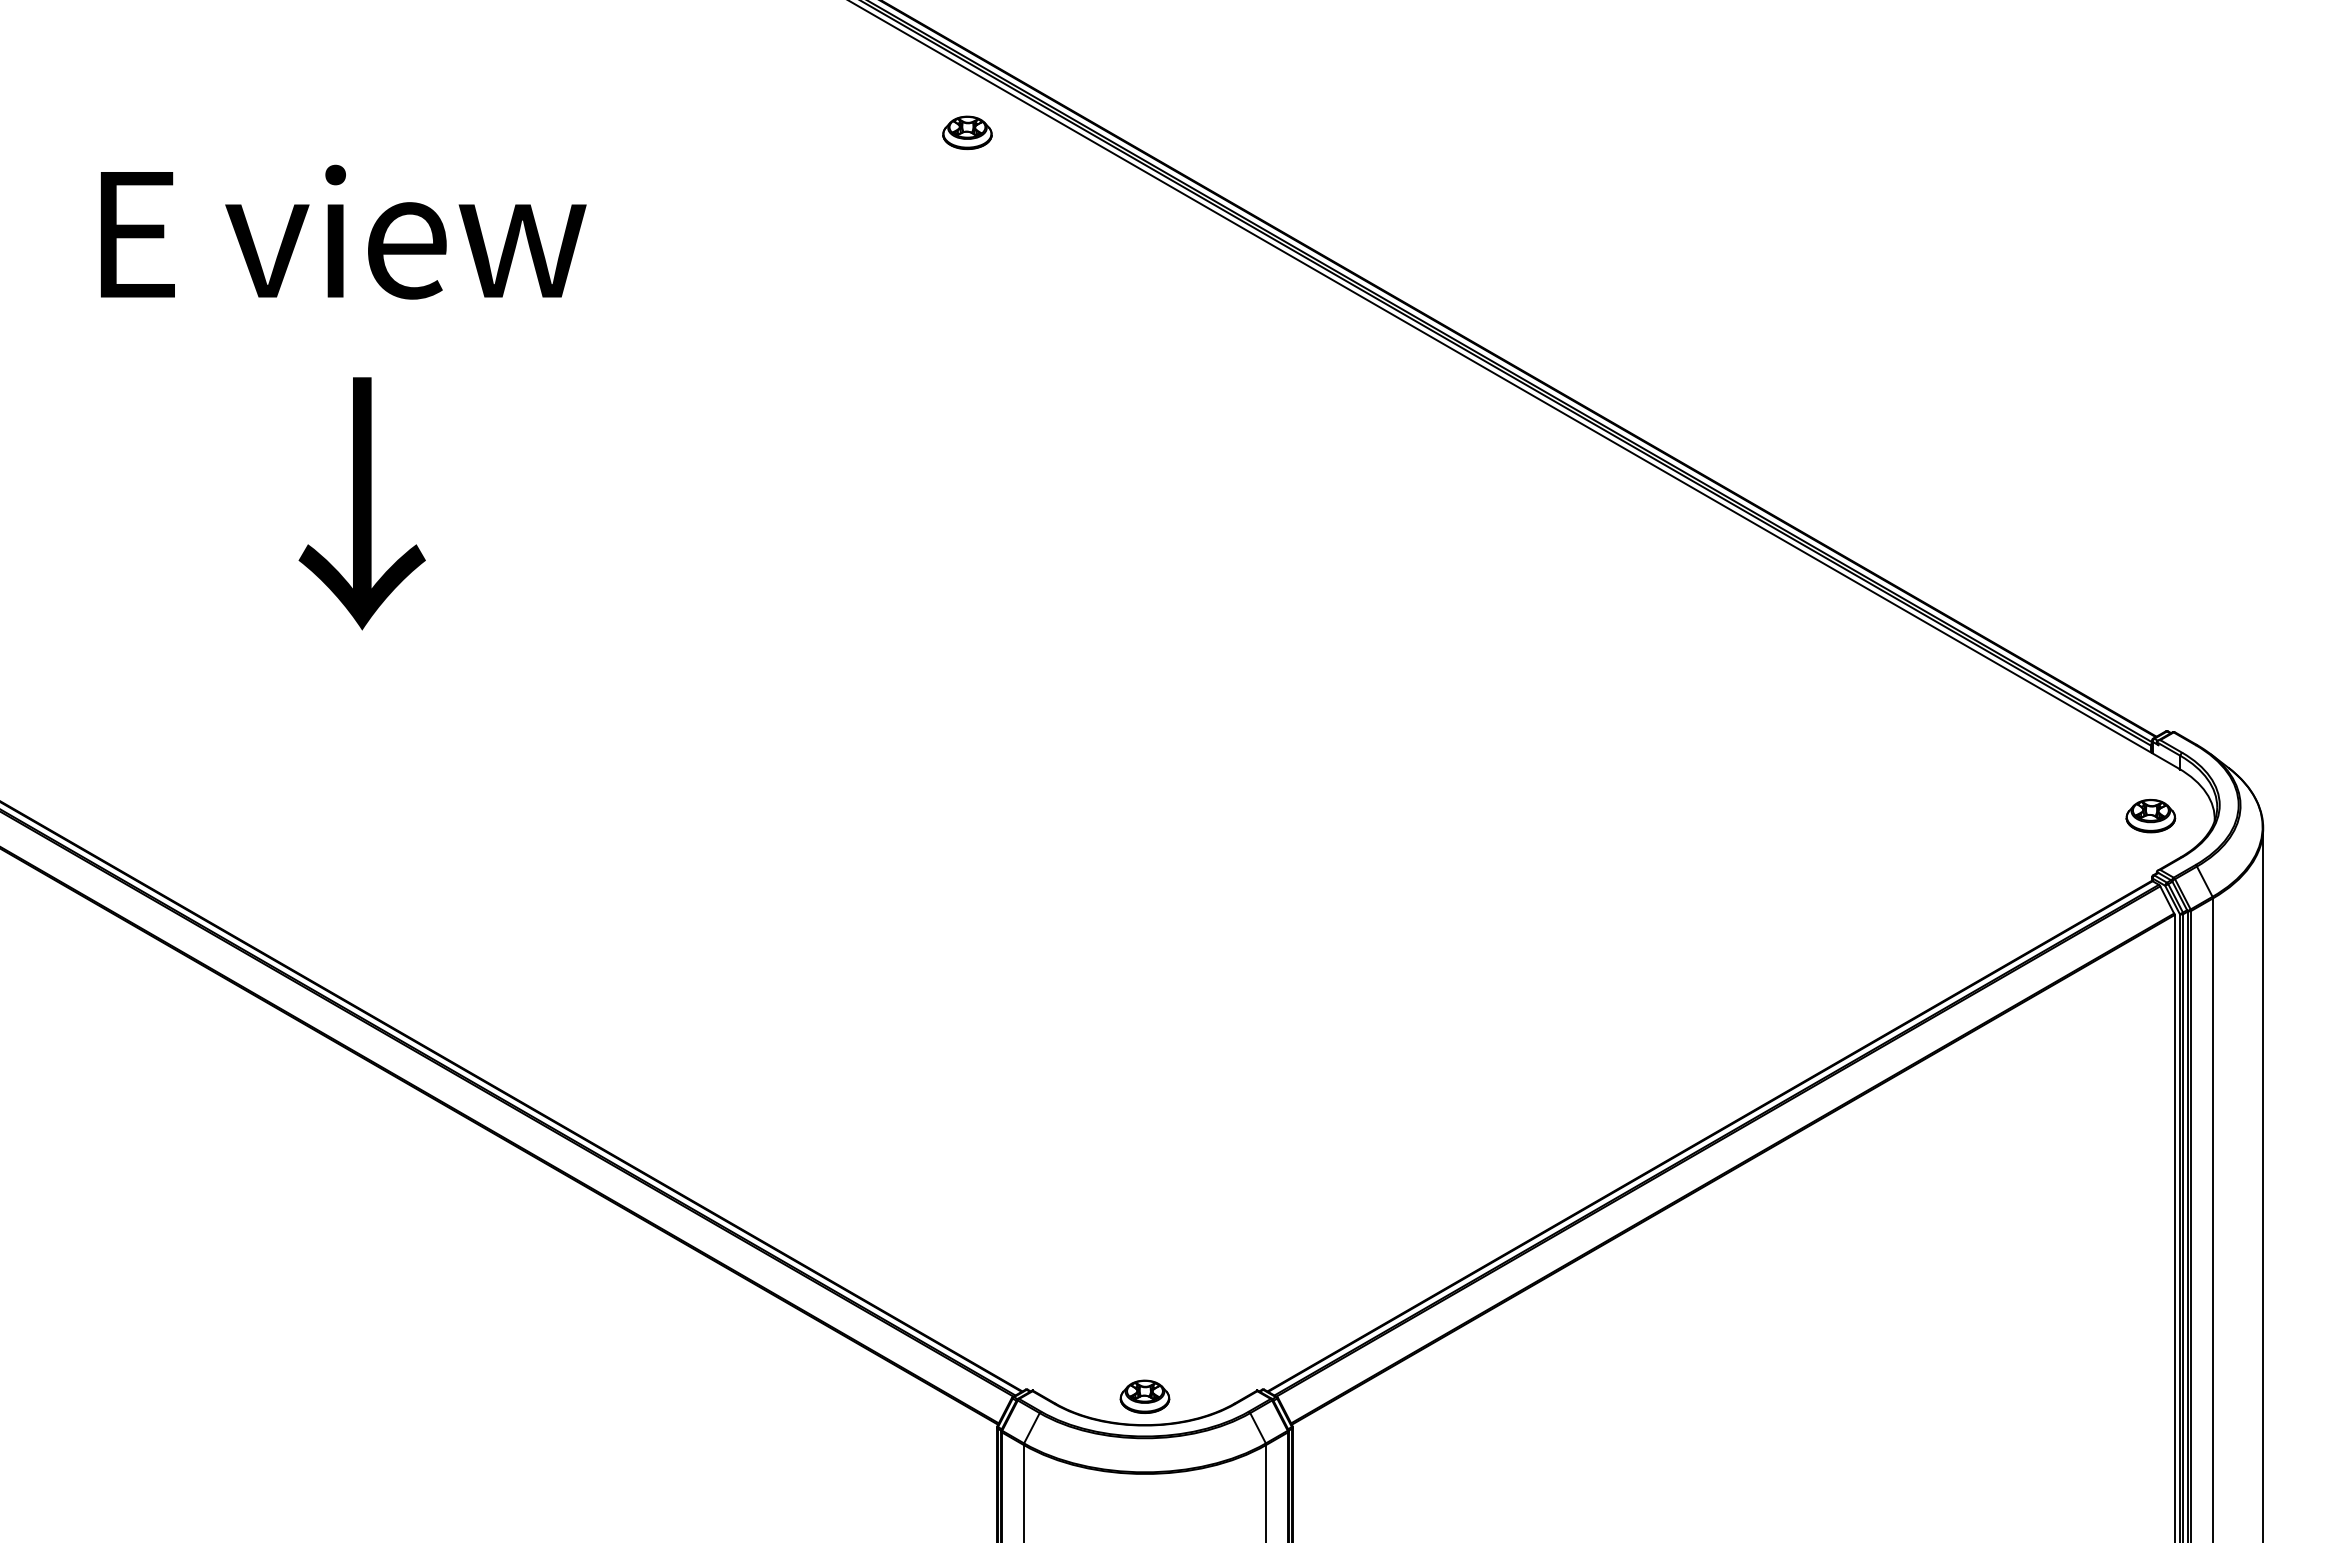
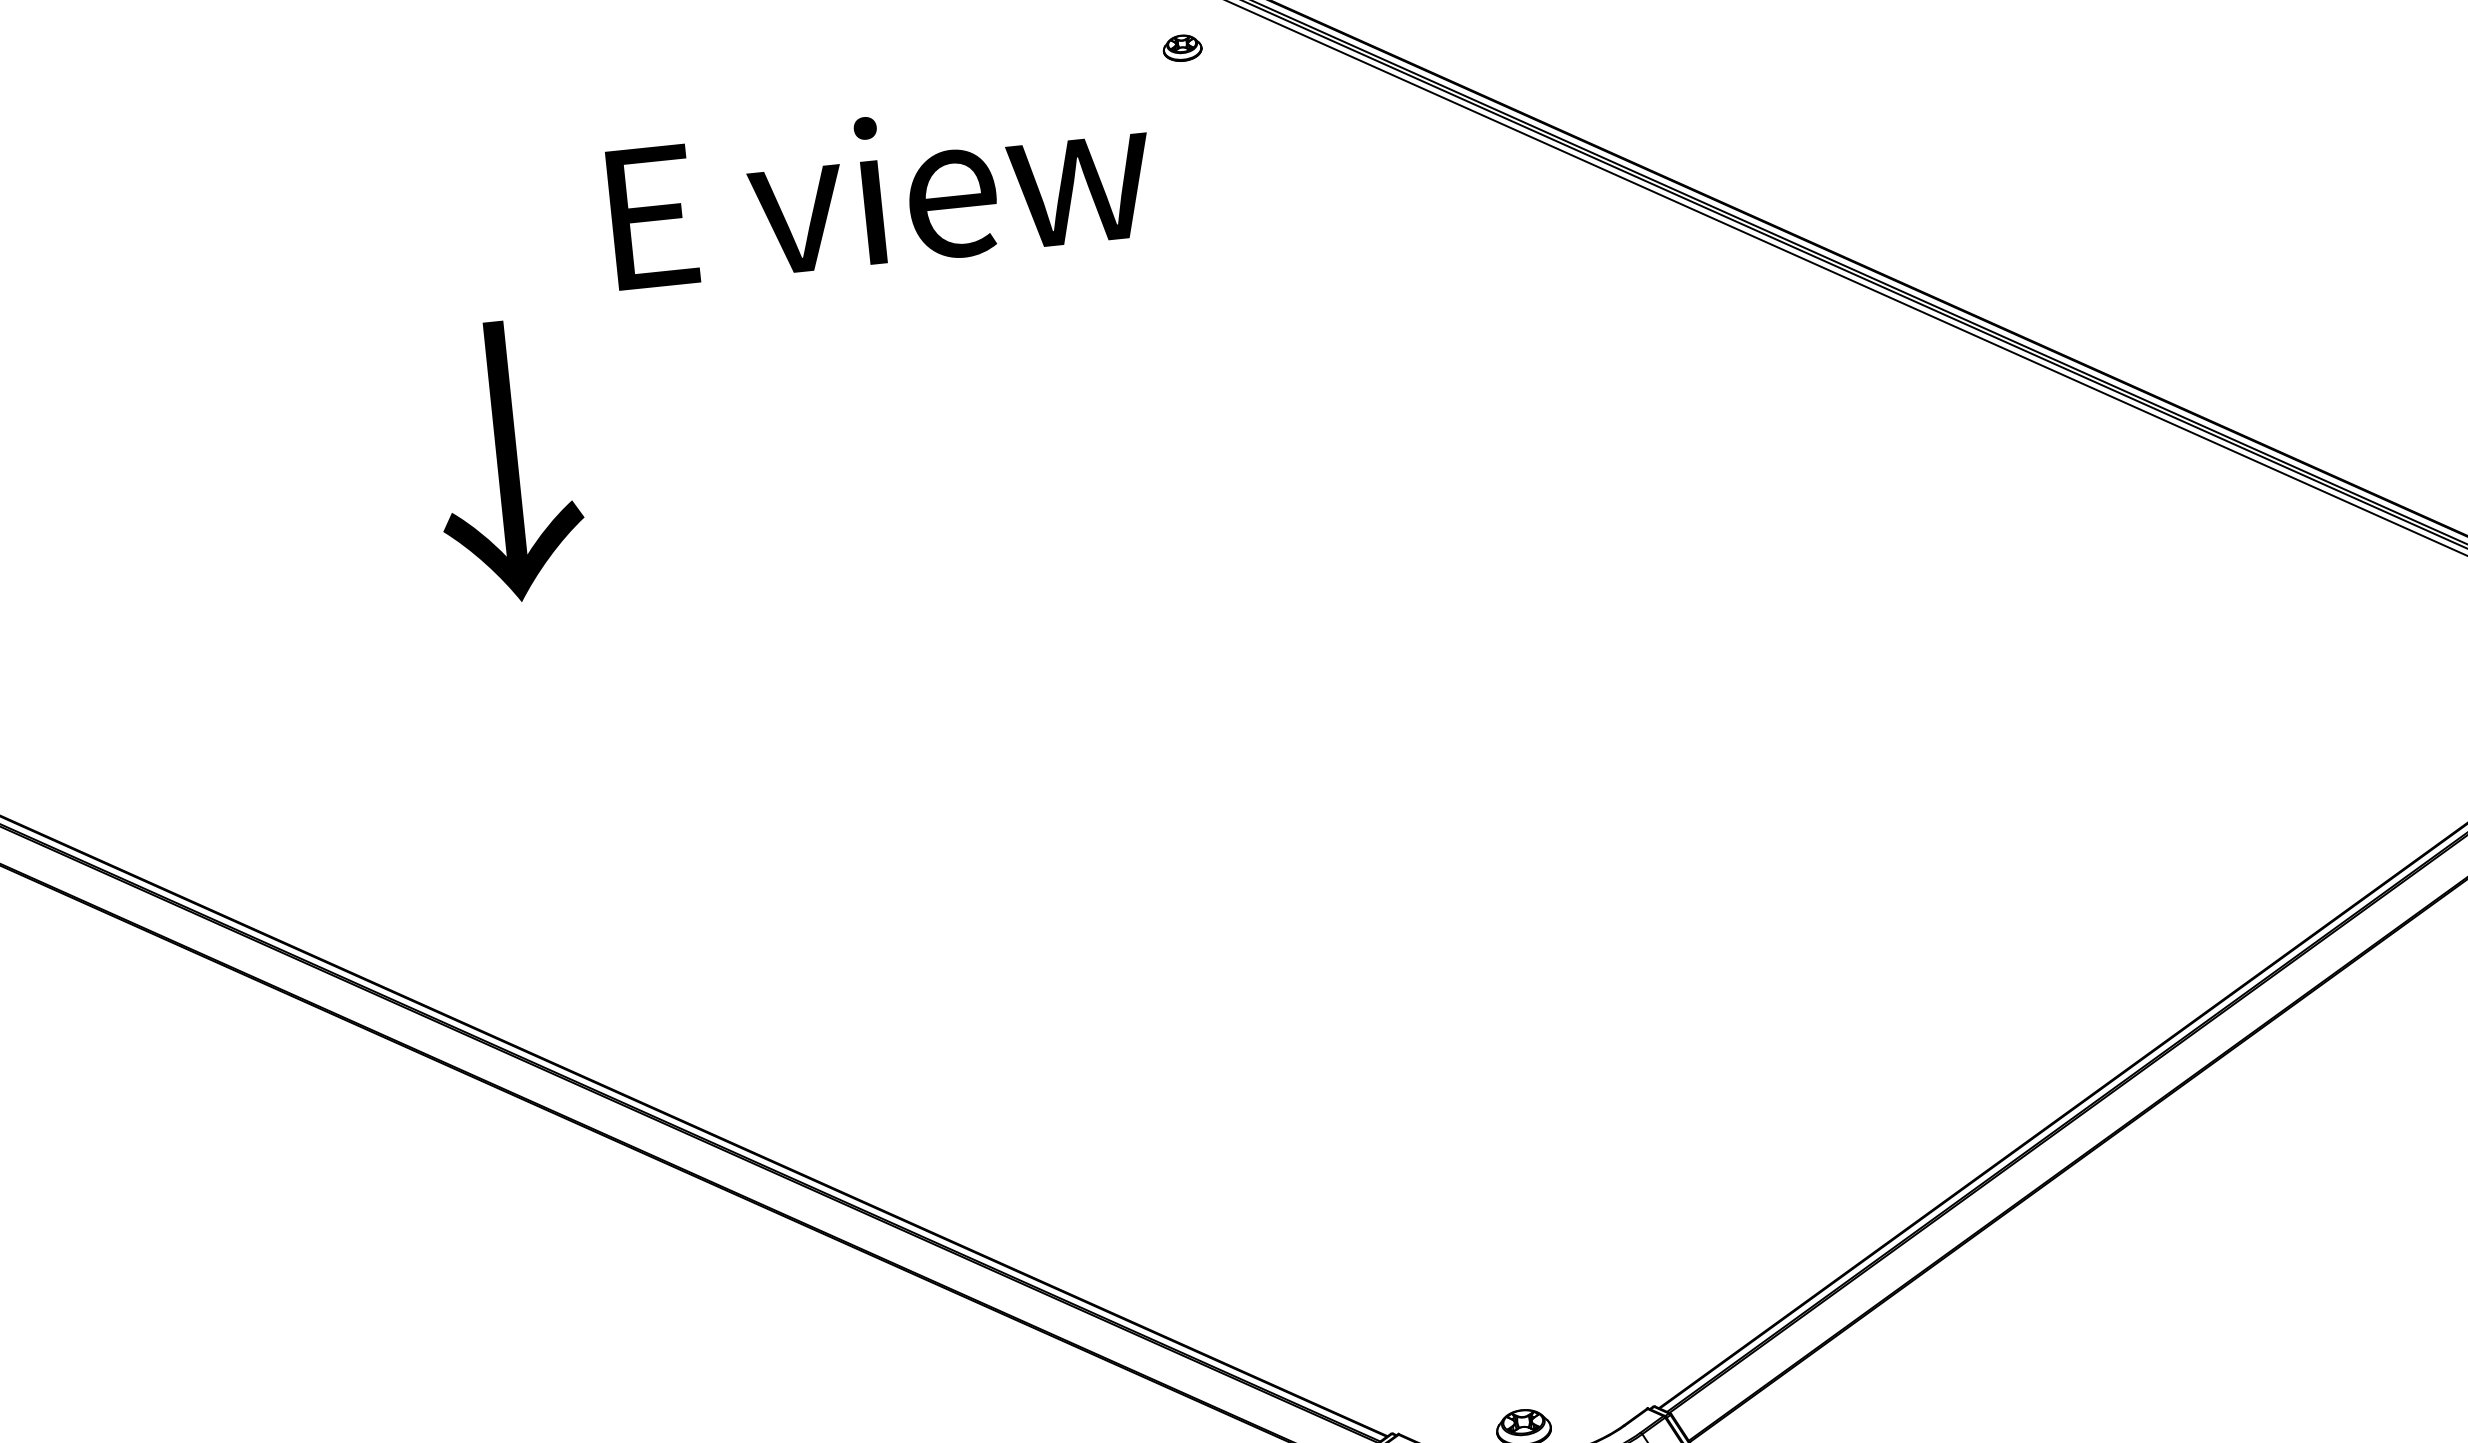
part: (967, 132) -> (1182, 47), size x0.7
text: (343, 231) -> (880, 190), moved
text: (361, 503) -> (506, 461), moved

